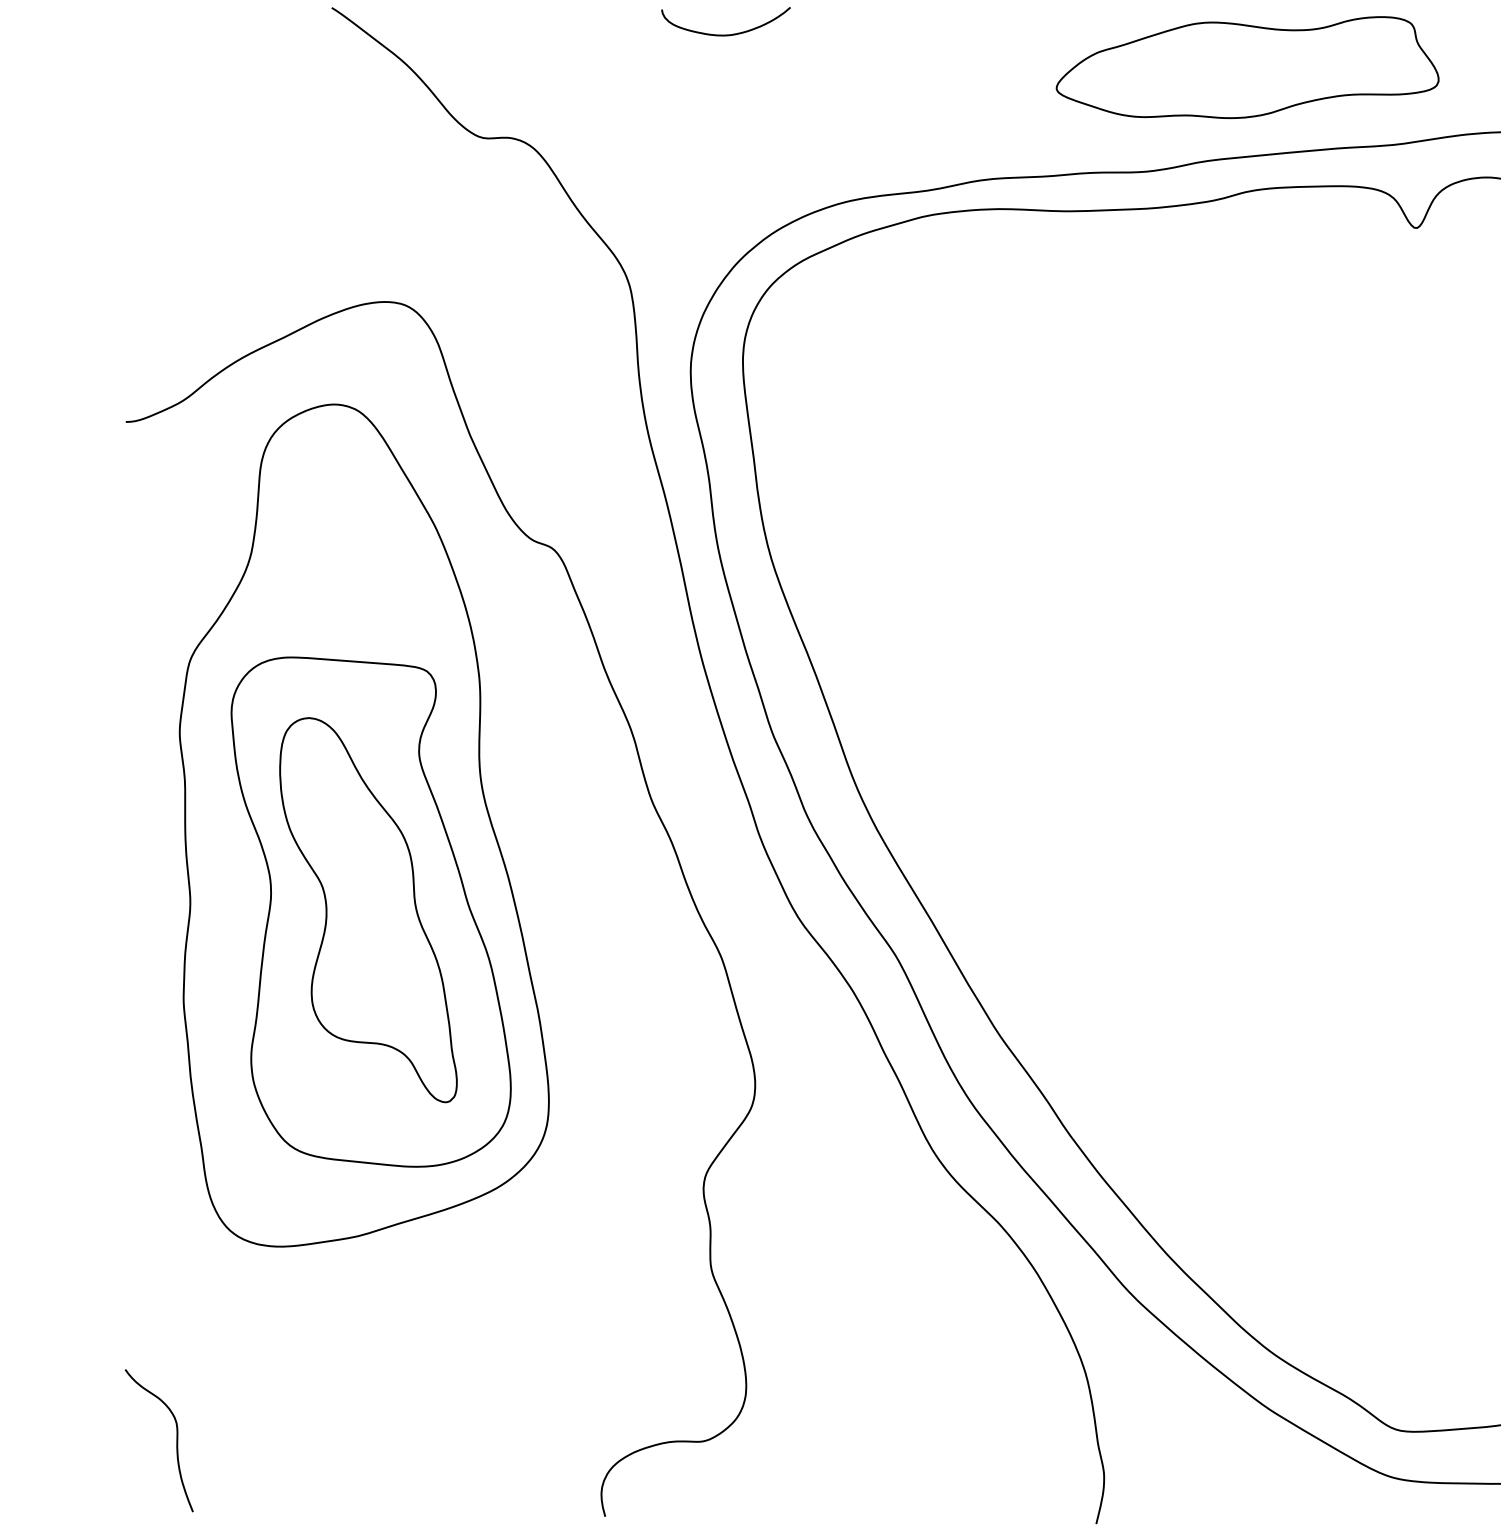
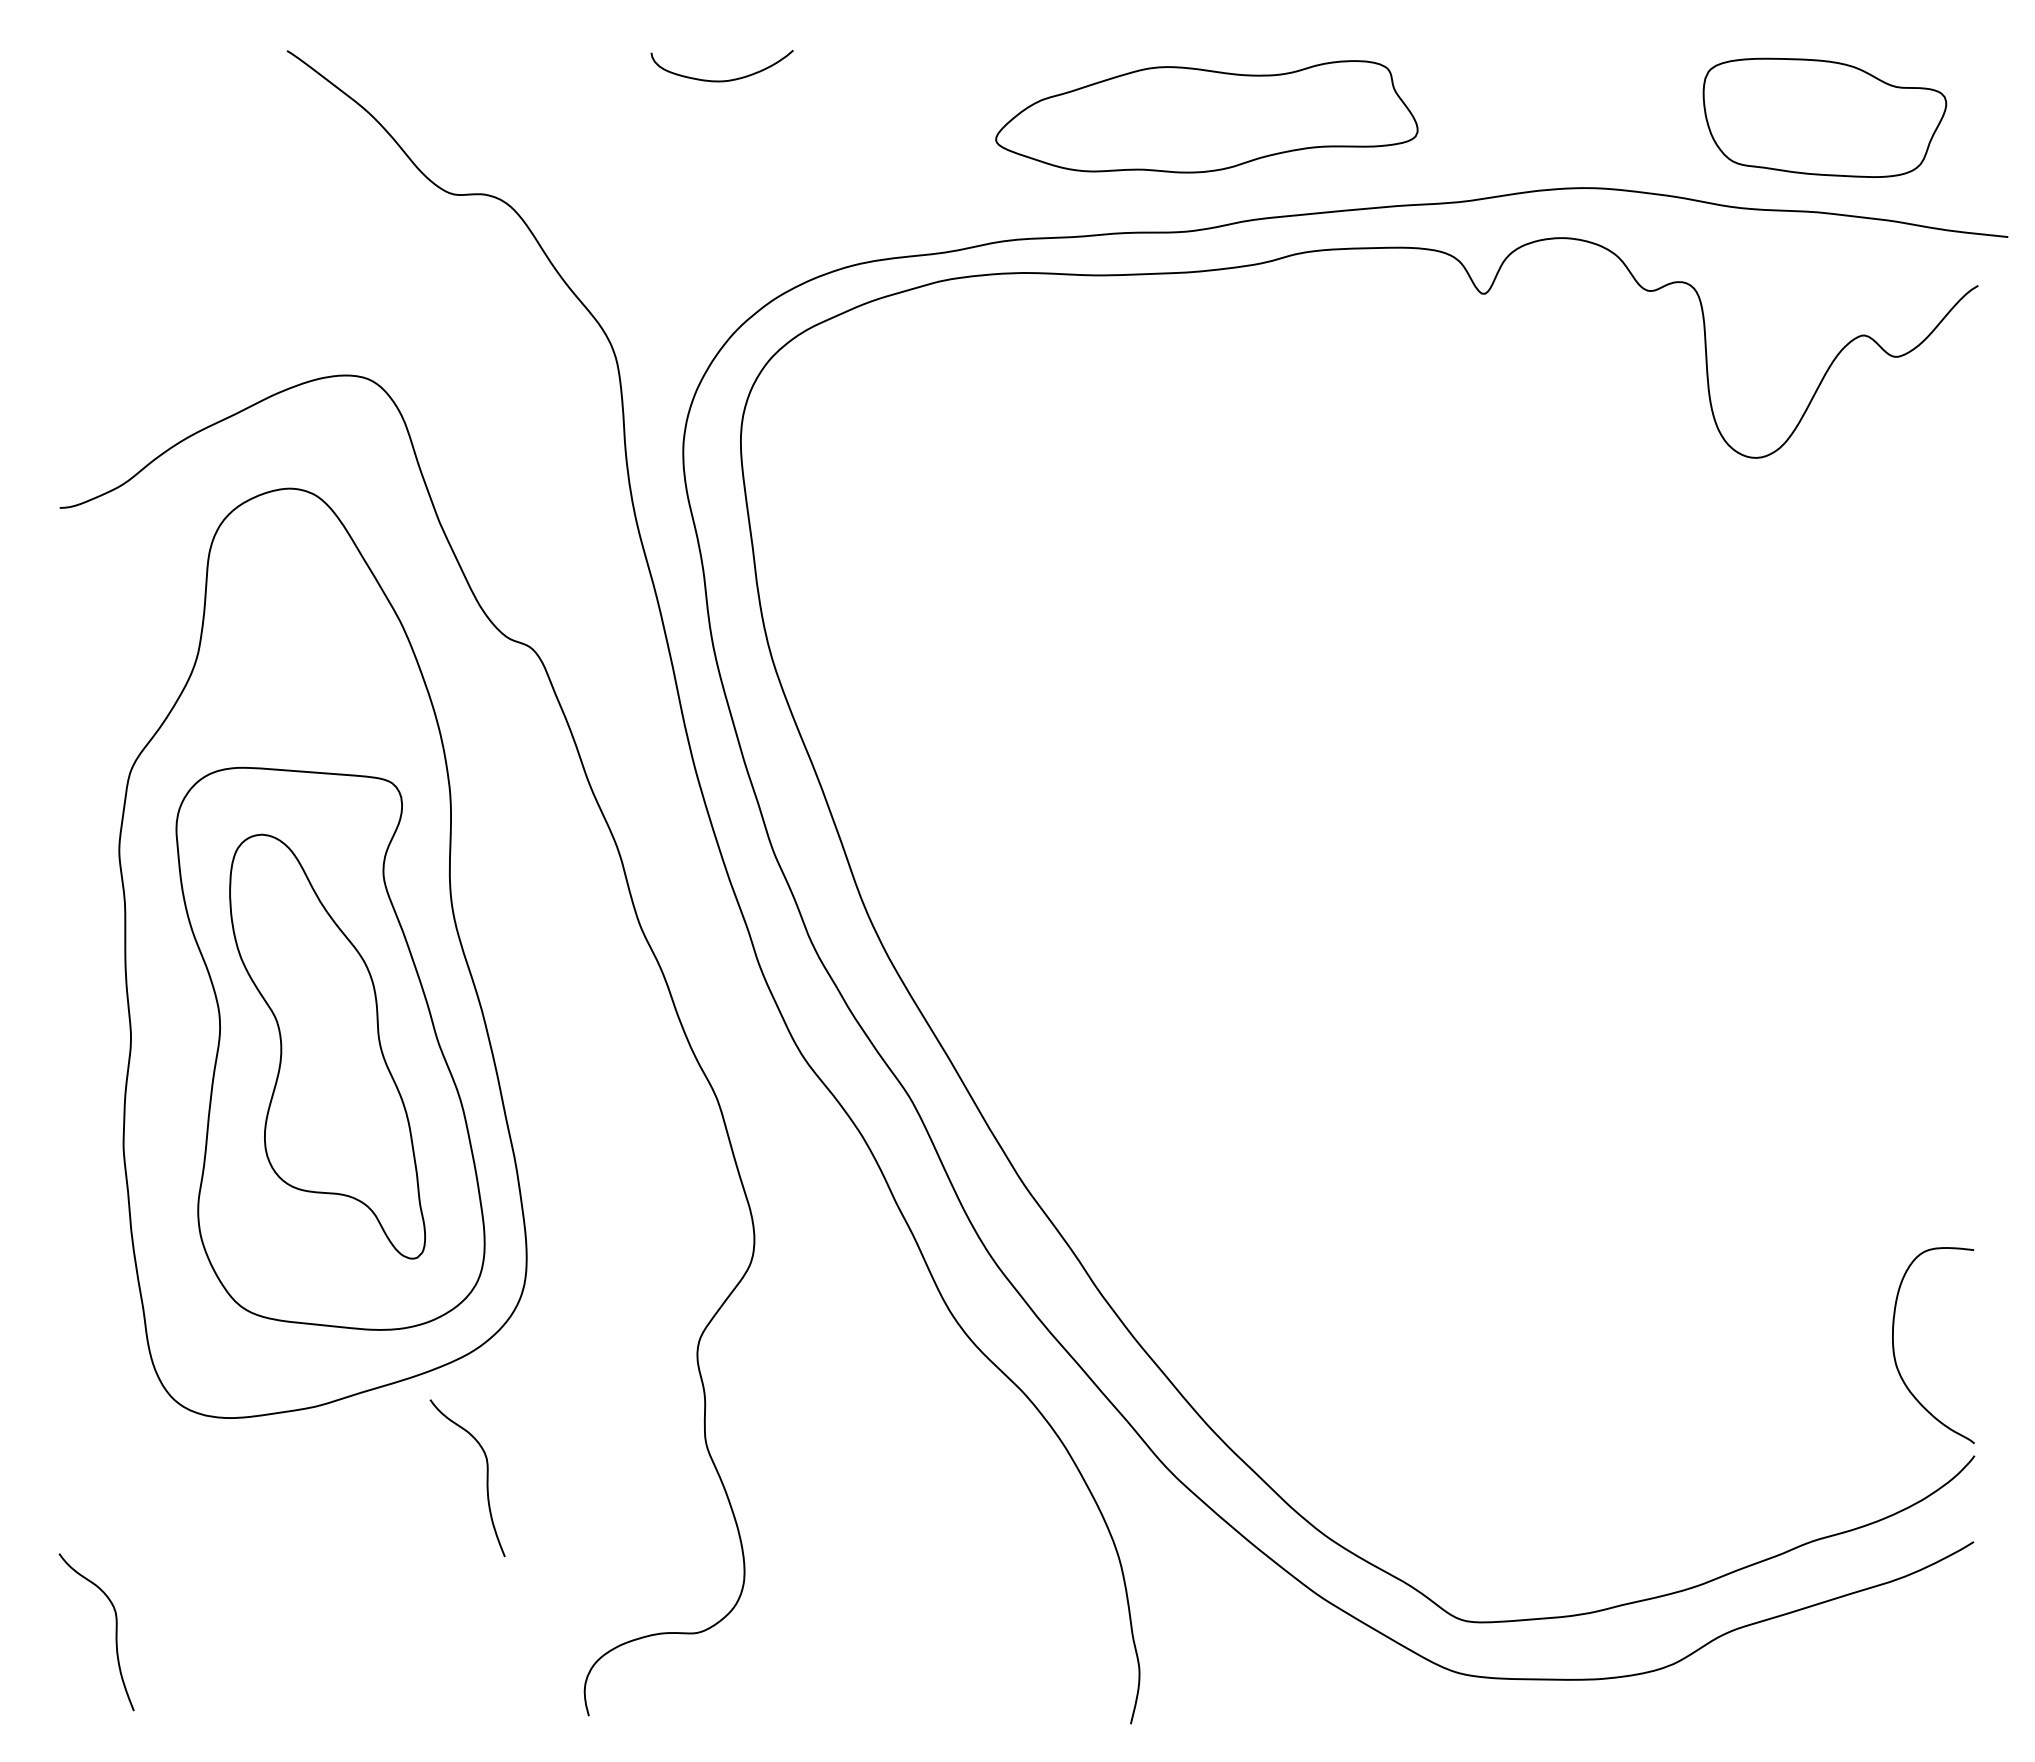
part: (1247, 67) -> (1206, 116), moved
curve: (512, 1301) -> (486, 1478), added

